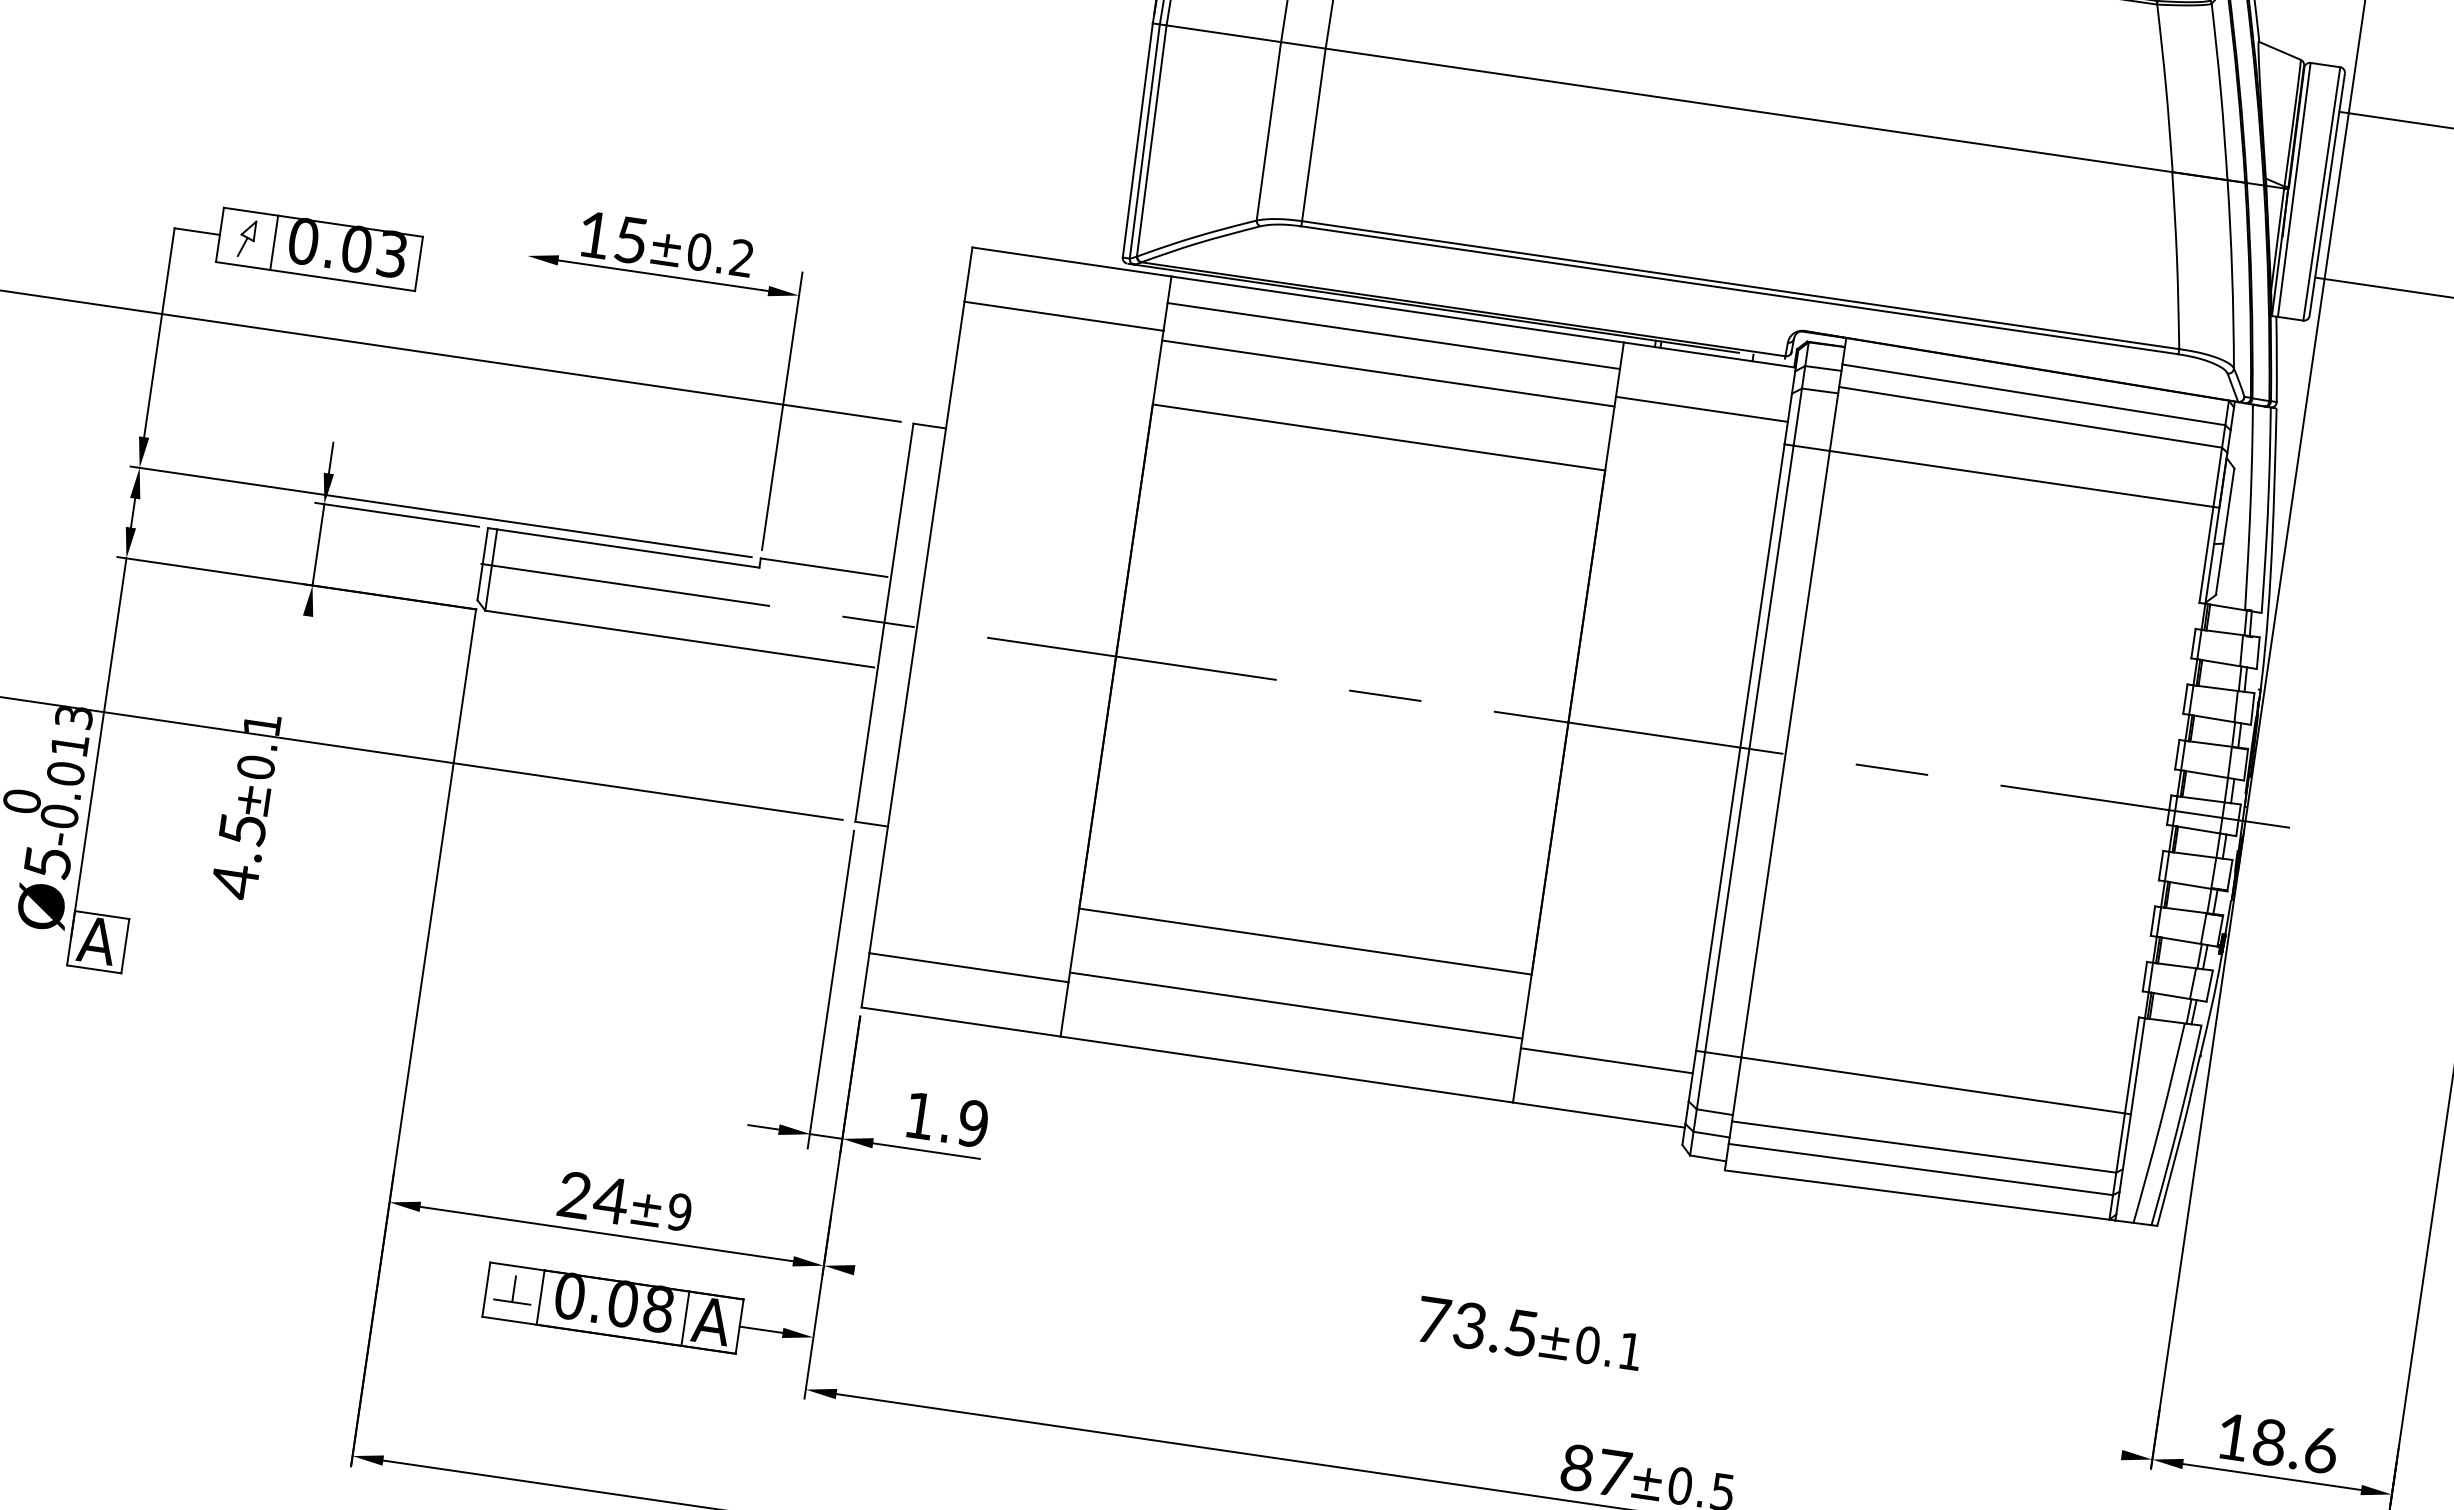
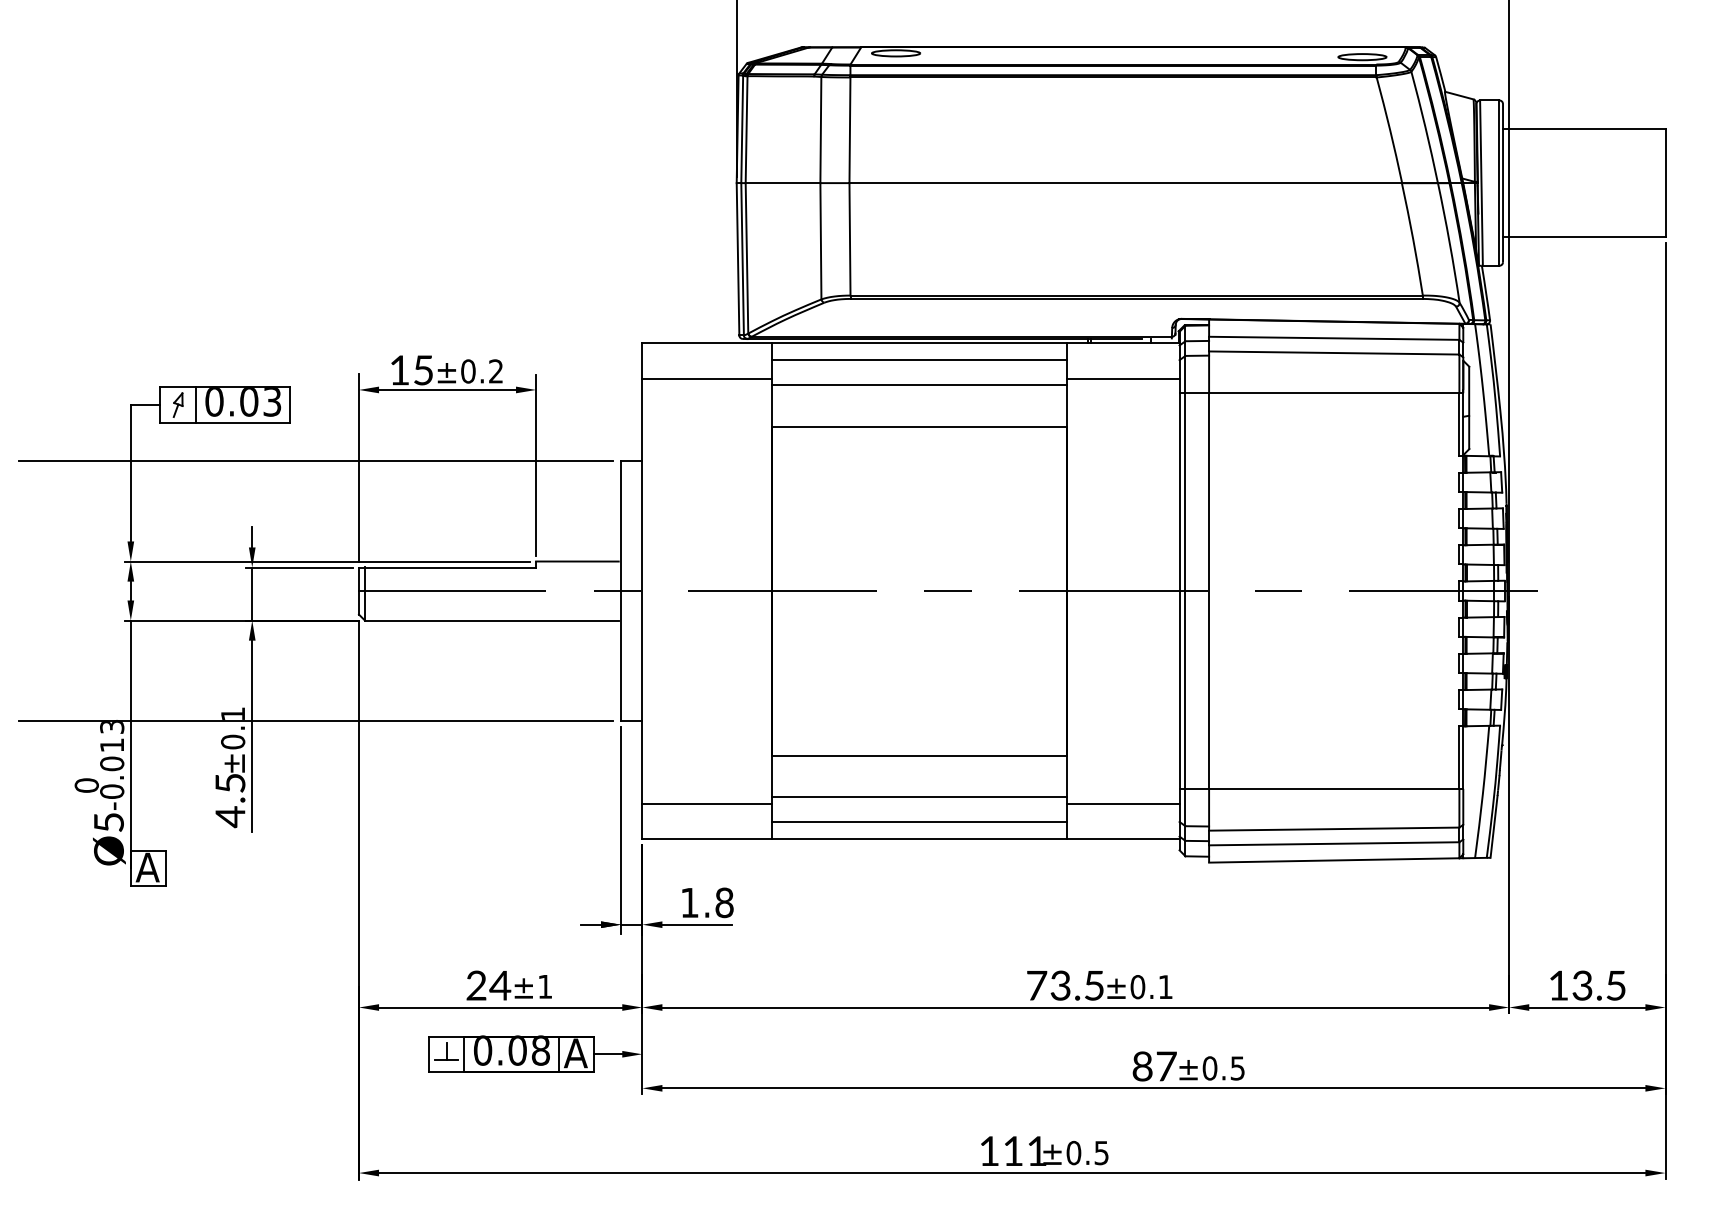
line: (509, 374) -> (358, 467), added
line: (287, 763) -> (252, 736), added
line: (1290, 1042) -> (919, 821), added
text: (973, 1123) -> (724, 902), 1.9 -> 1.8
text: (680, 1211) -> (545, 986), ±9 -> ±1
line: (1487, 1362) -> (1075, 1007), added
text: (2295, 1446) -> (1599, 985), 18.6 -> 13.5

